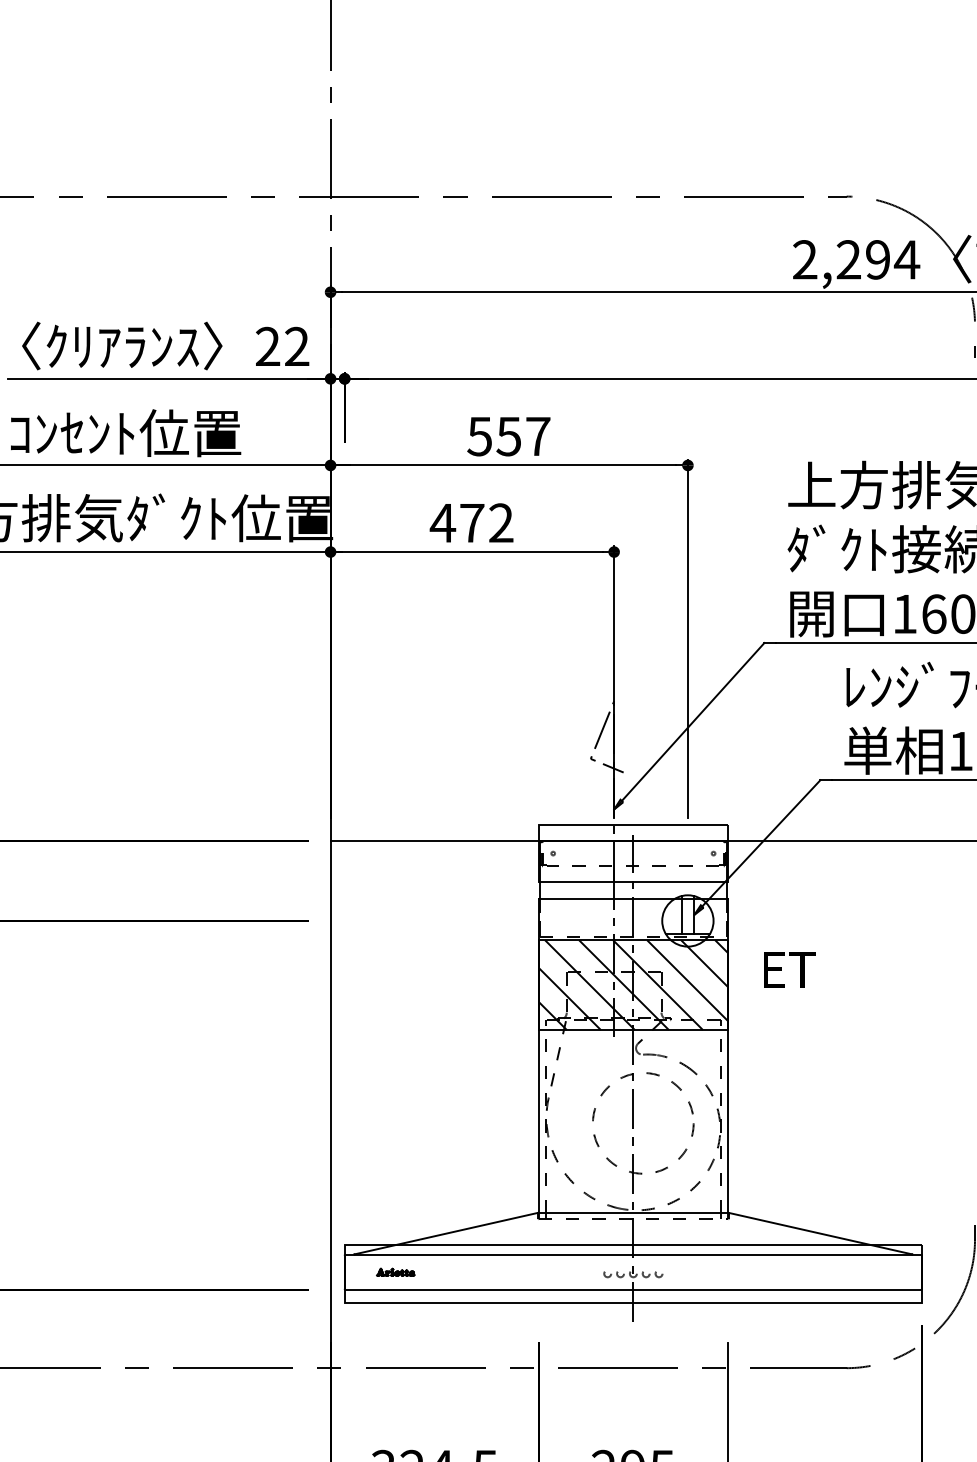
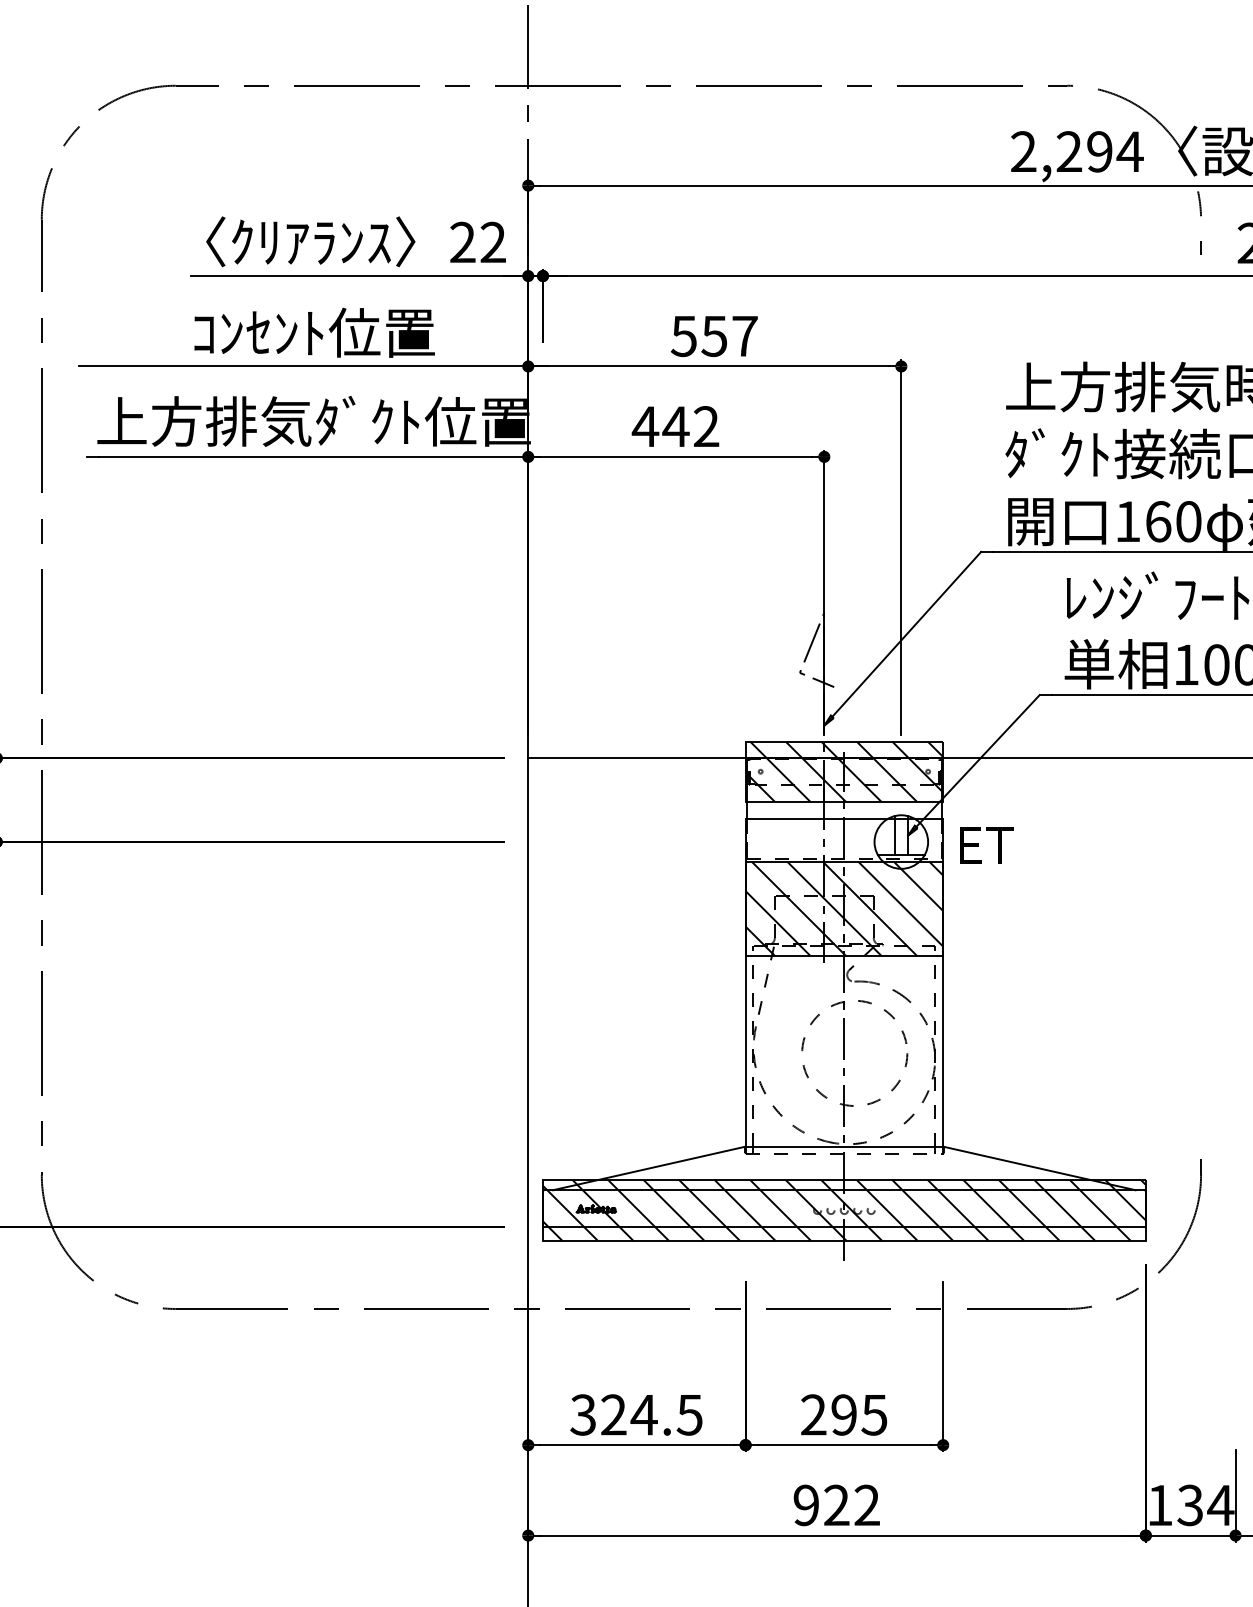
text: (471, 522) -> (675, 426), 472 -> 442
hatch: (633, 853) -> (844, 771), added
text: (789, 970) -> (986, 845), moved
hatch: (632, 1273) -> (843, 1210), added

